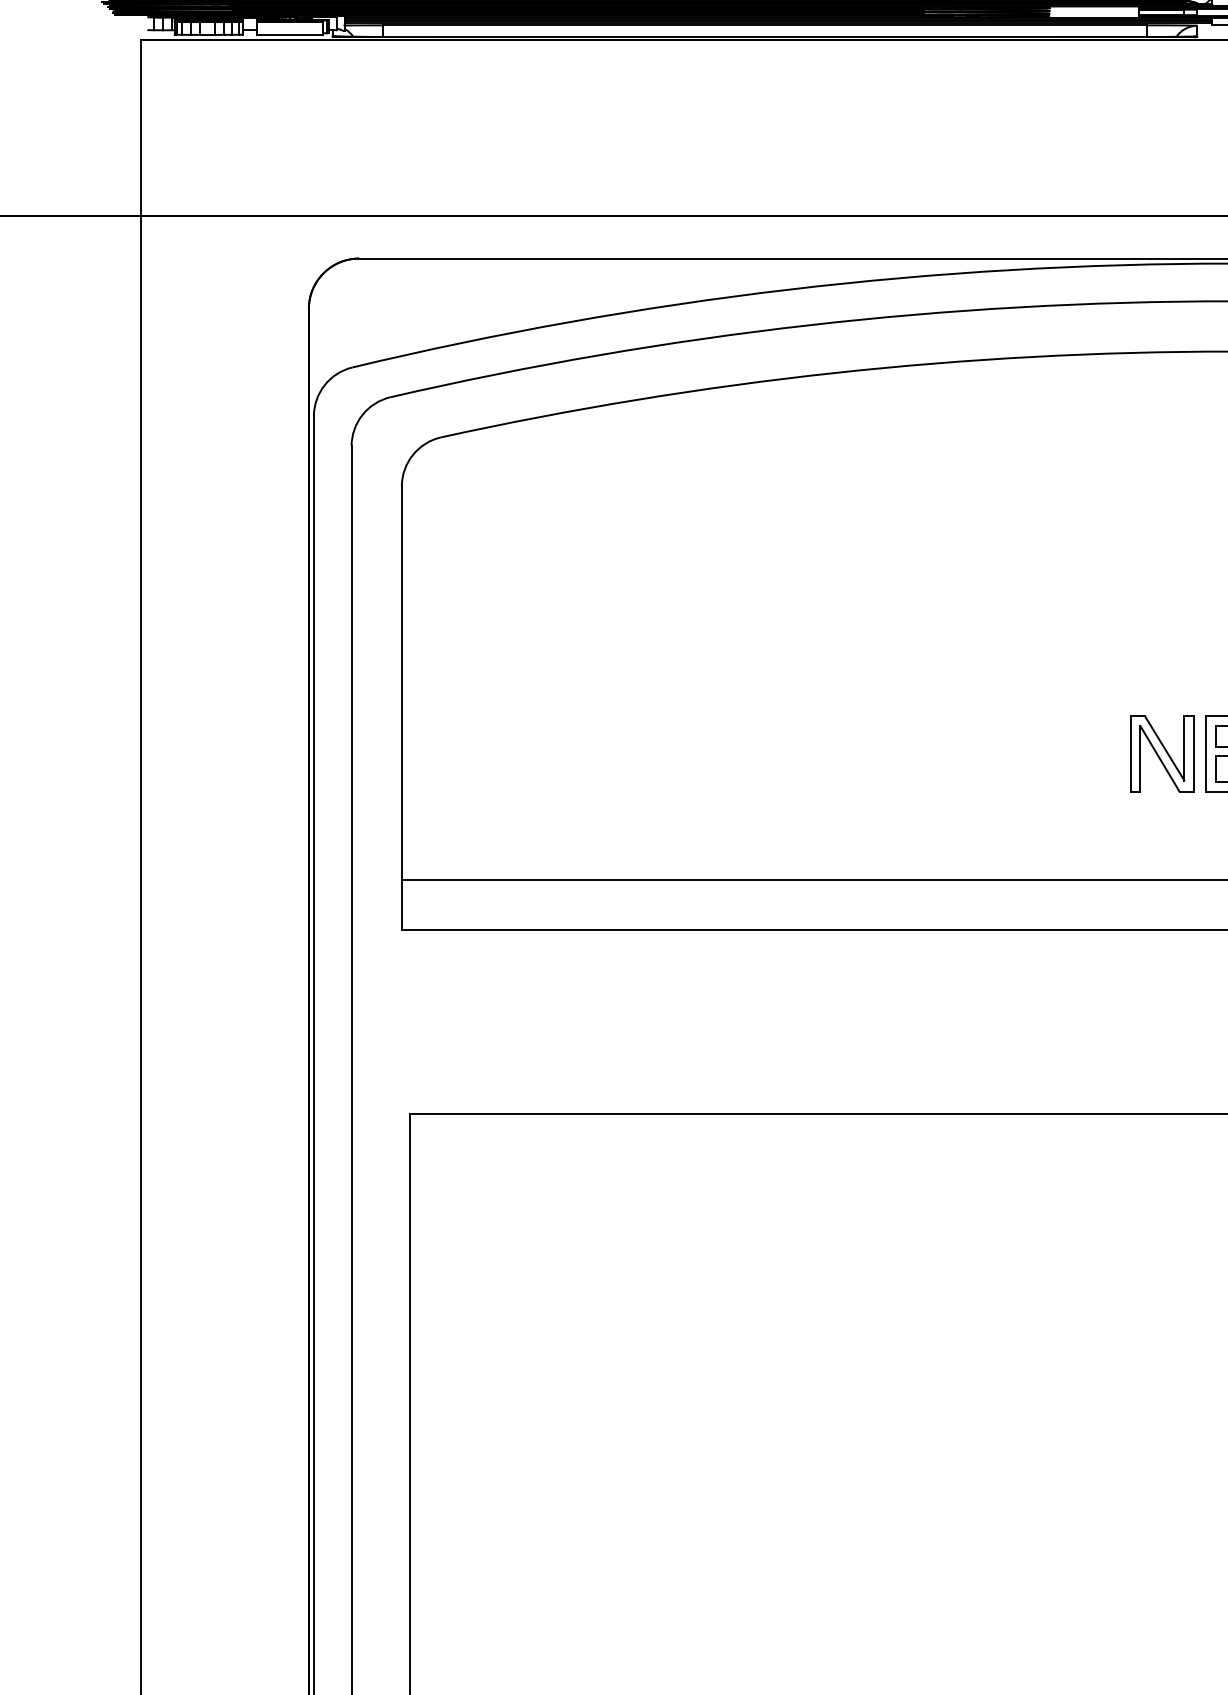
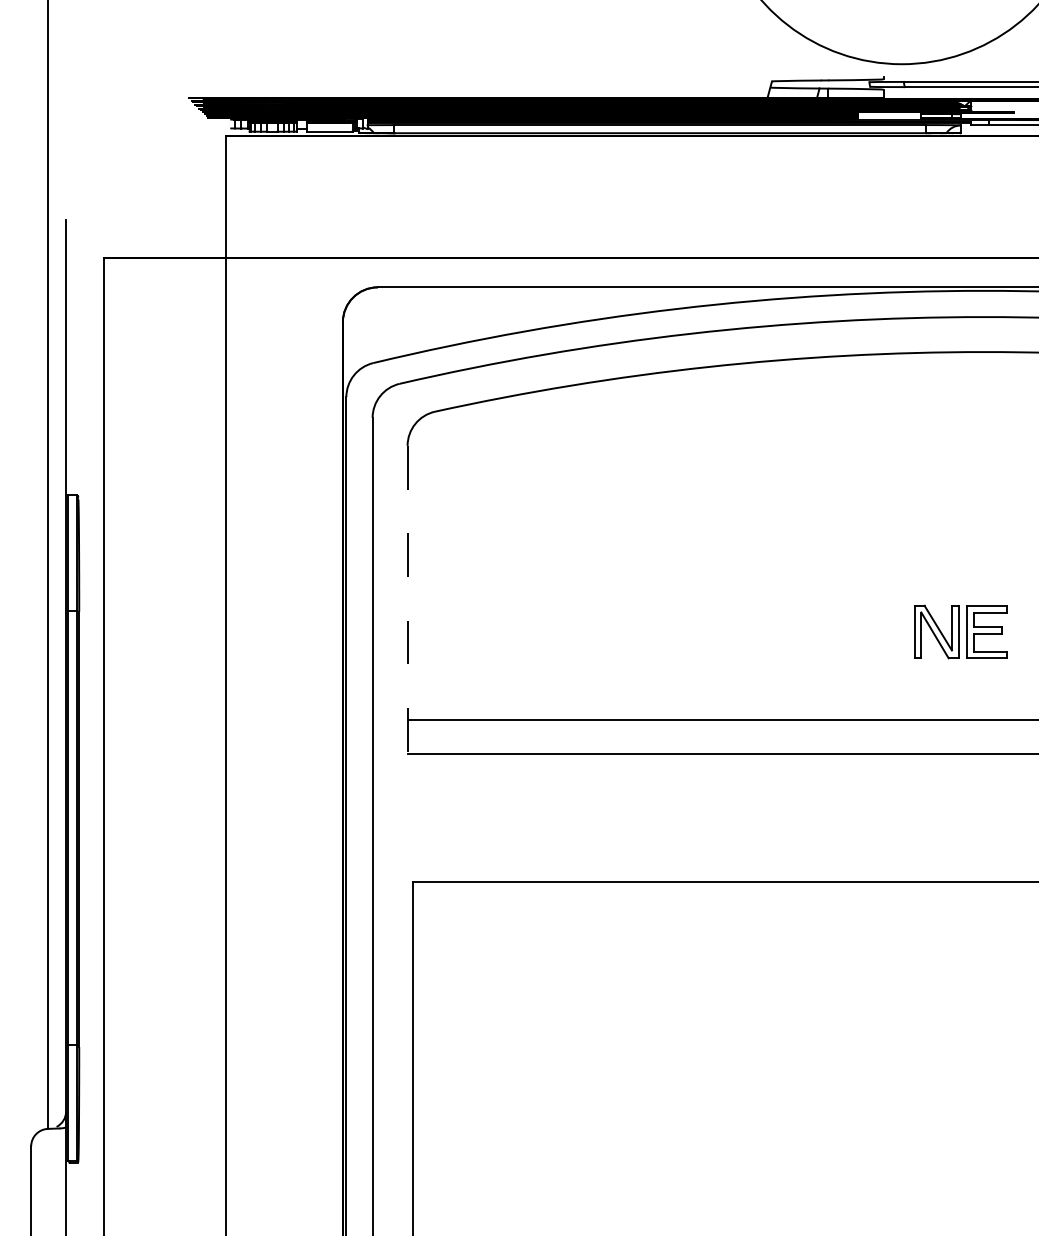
line: (401, 708) -> (407, 600), solid -> dashed

